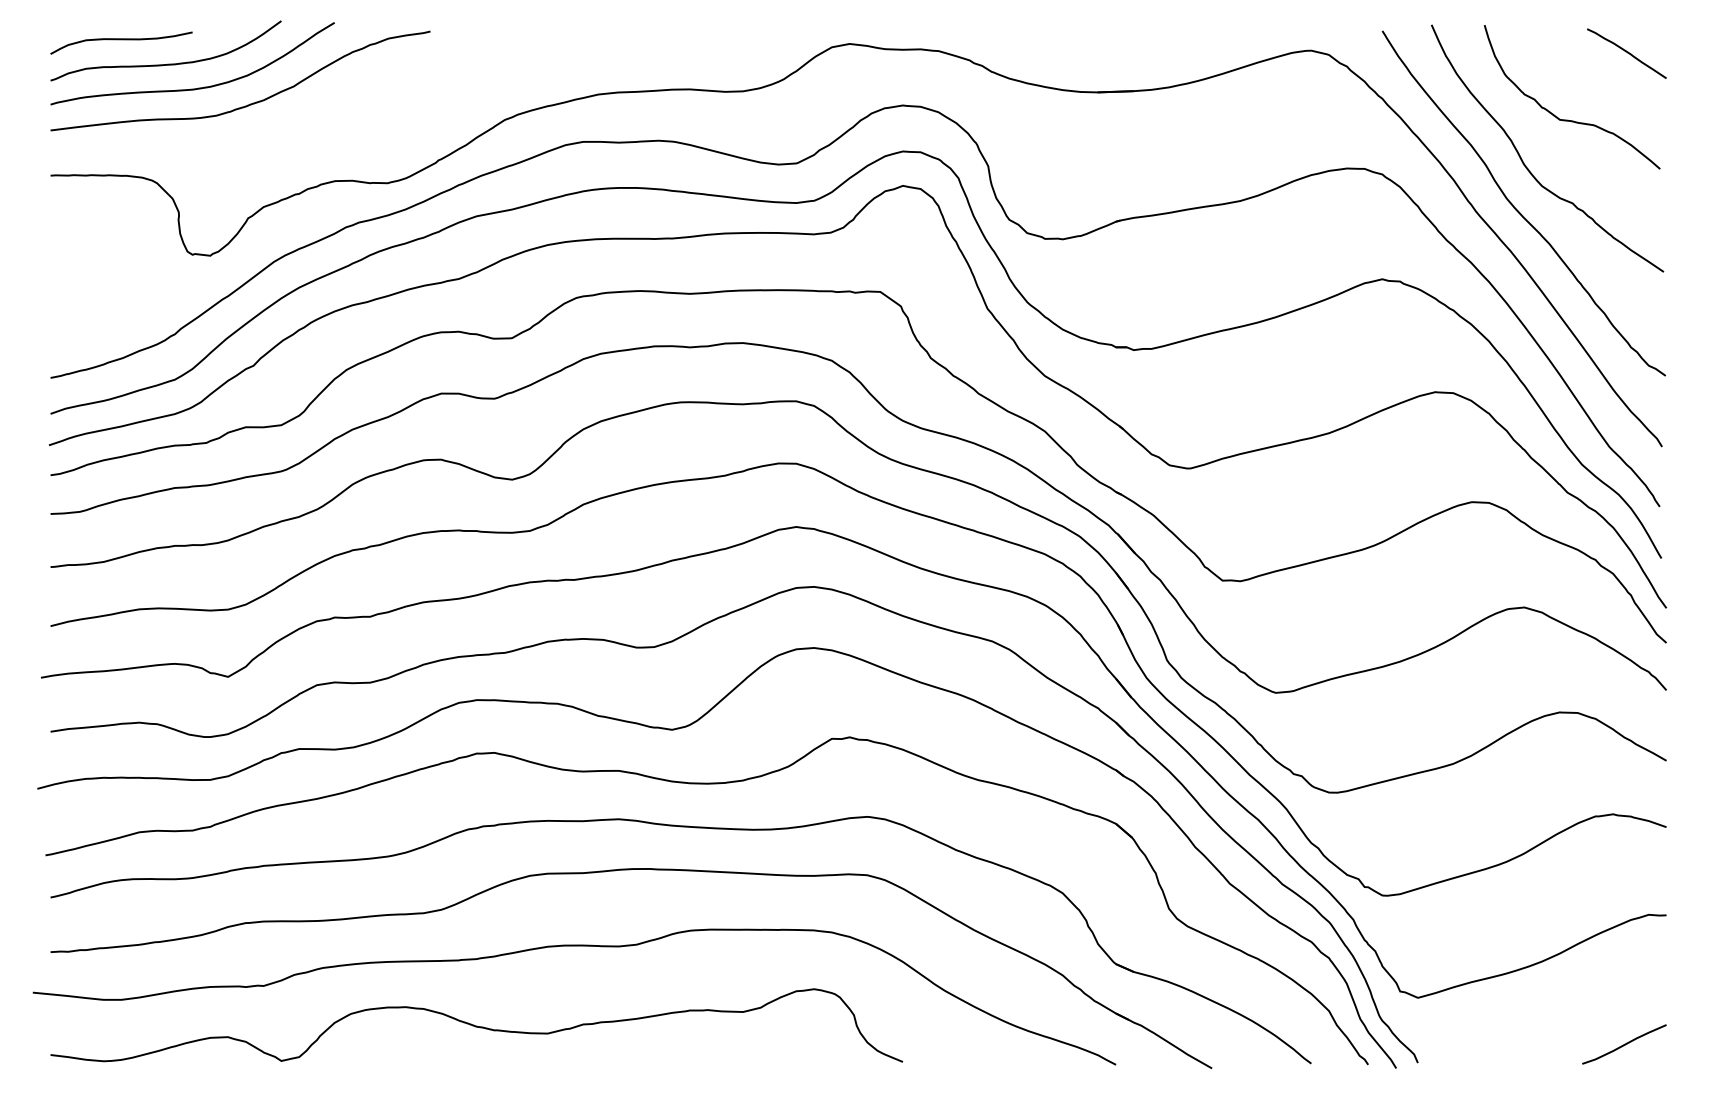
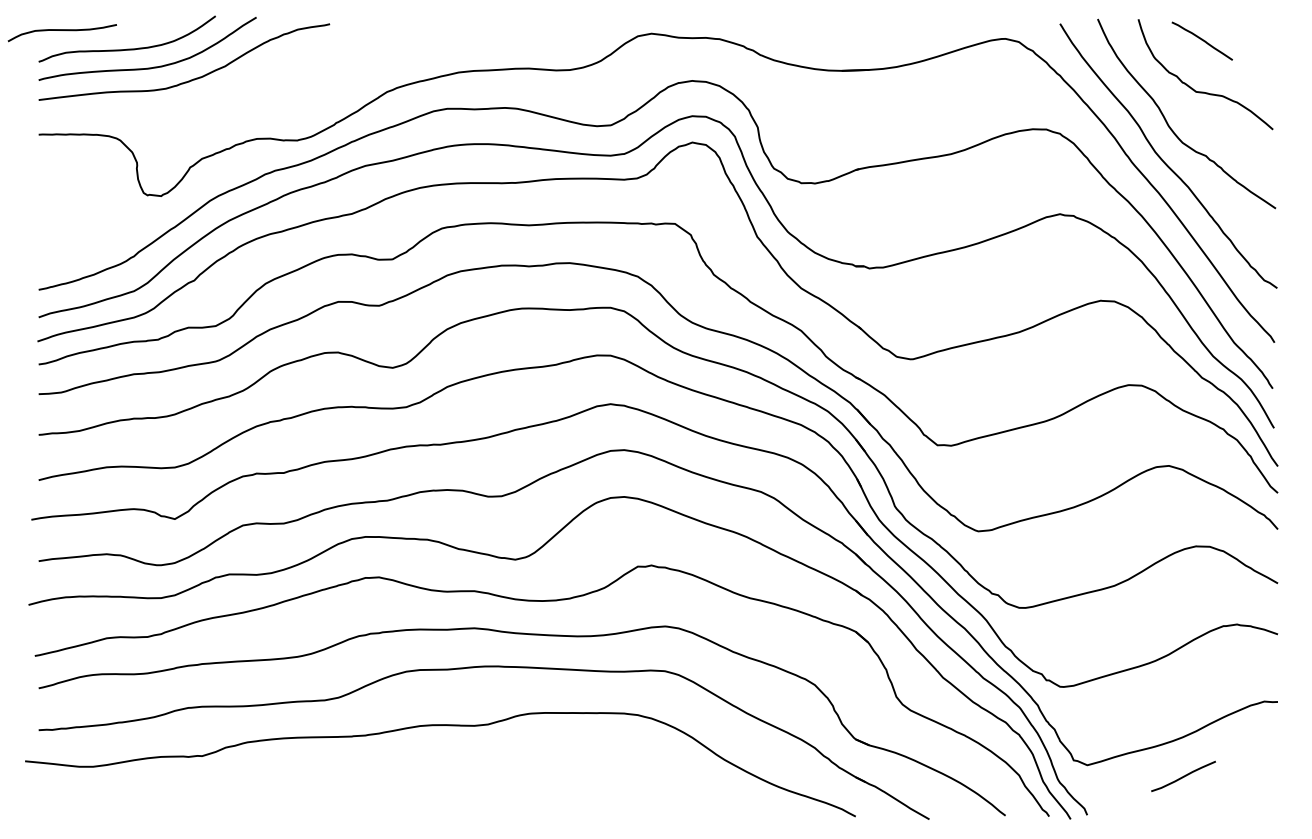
curve: (121, 40) -> (62, 31), moved
curve: (1626, 52) -> (1202, 40), moved
curve: (476, 1025) -> (365, 786), removed
curve: (1624, 1044) -> (1183, 776), moved

